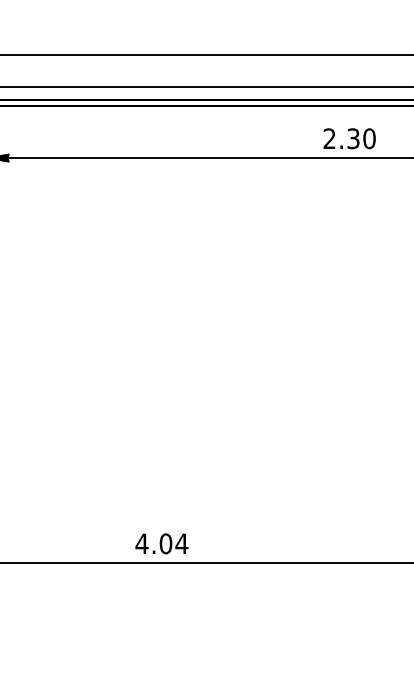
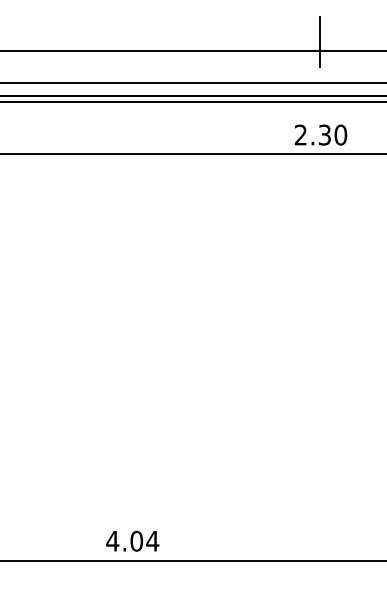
line: (349, 45) -> (320, 41), added

